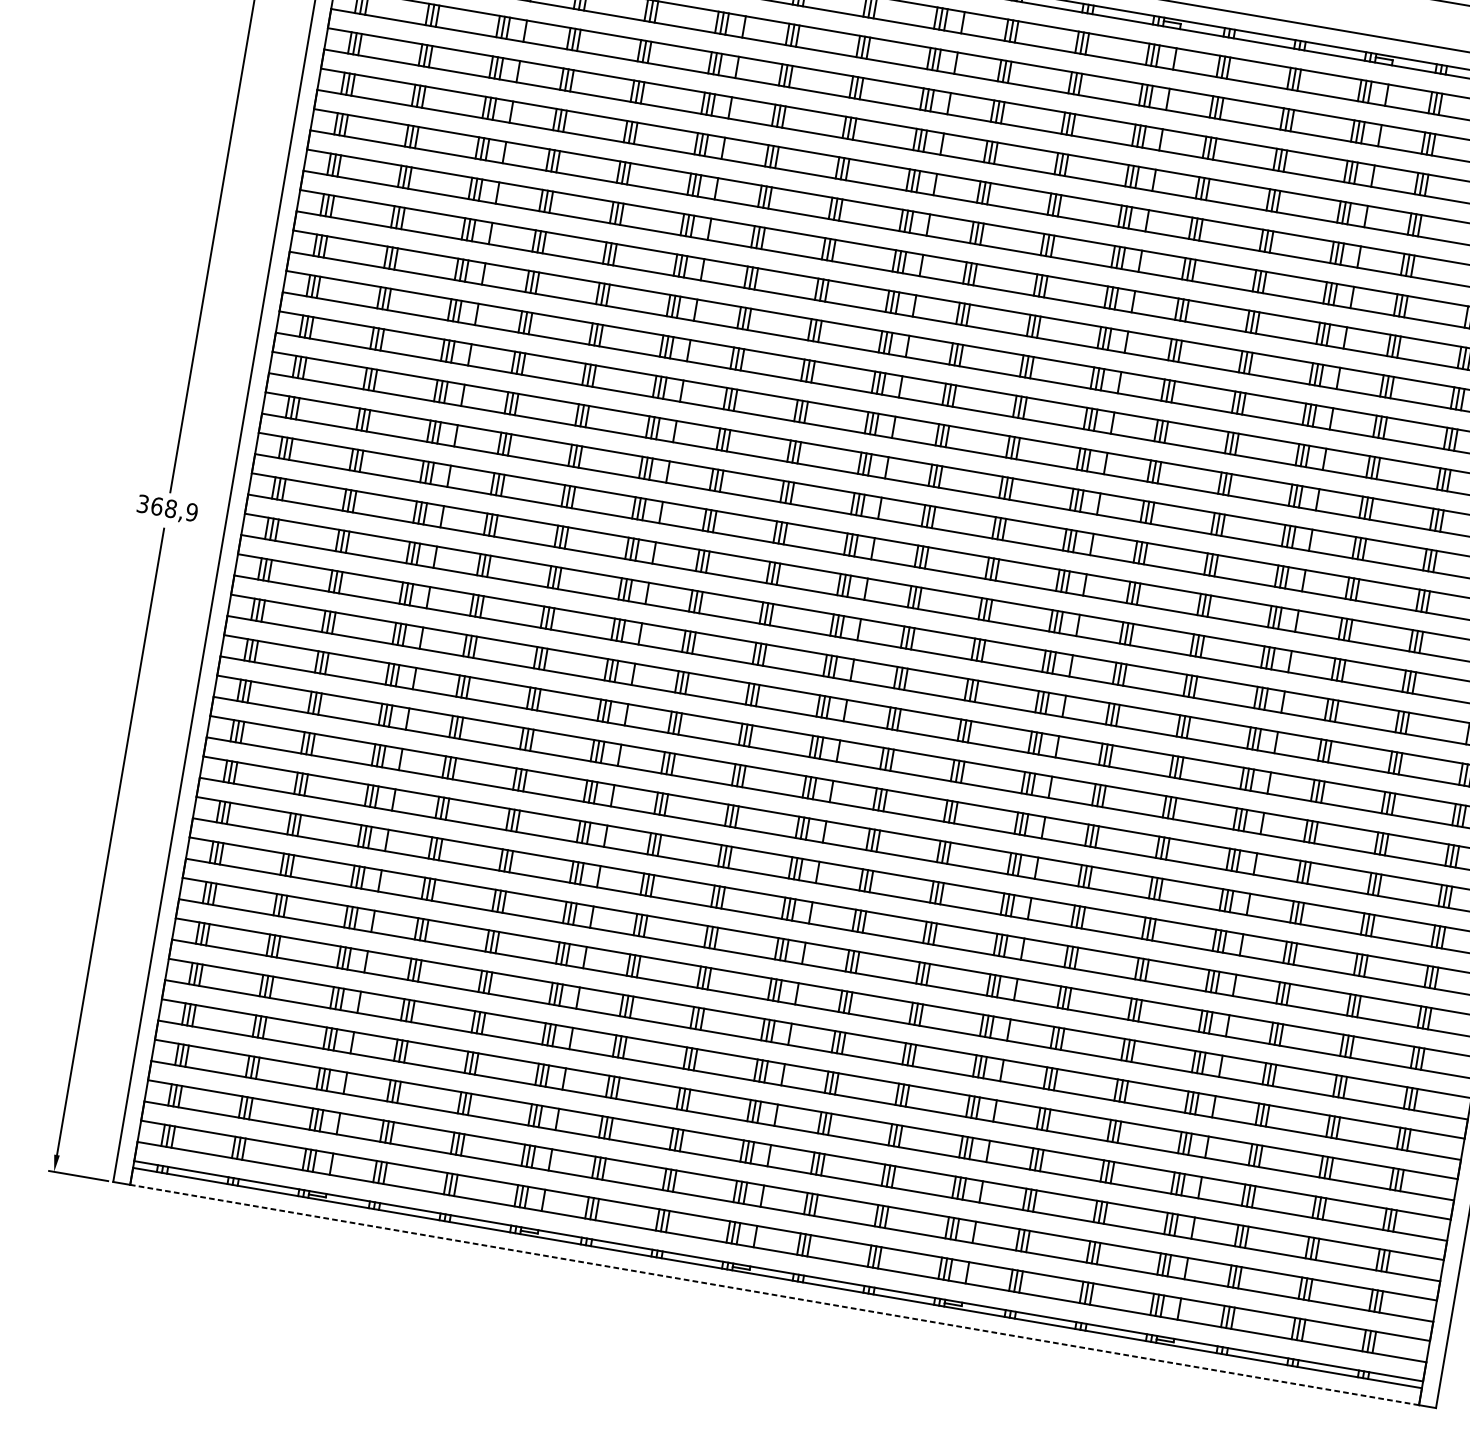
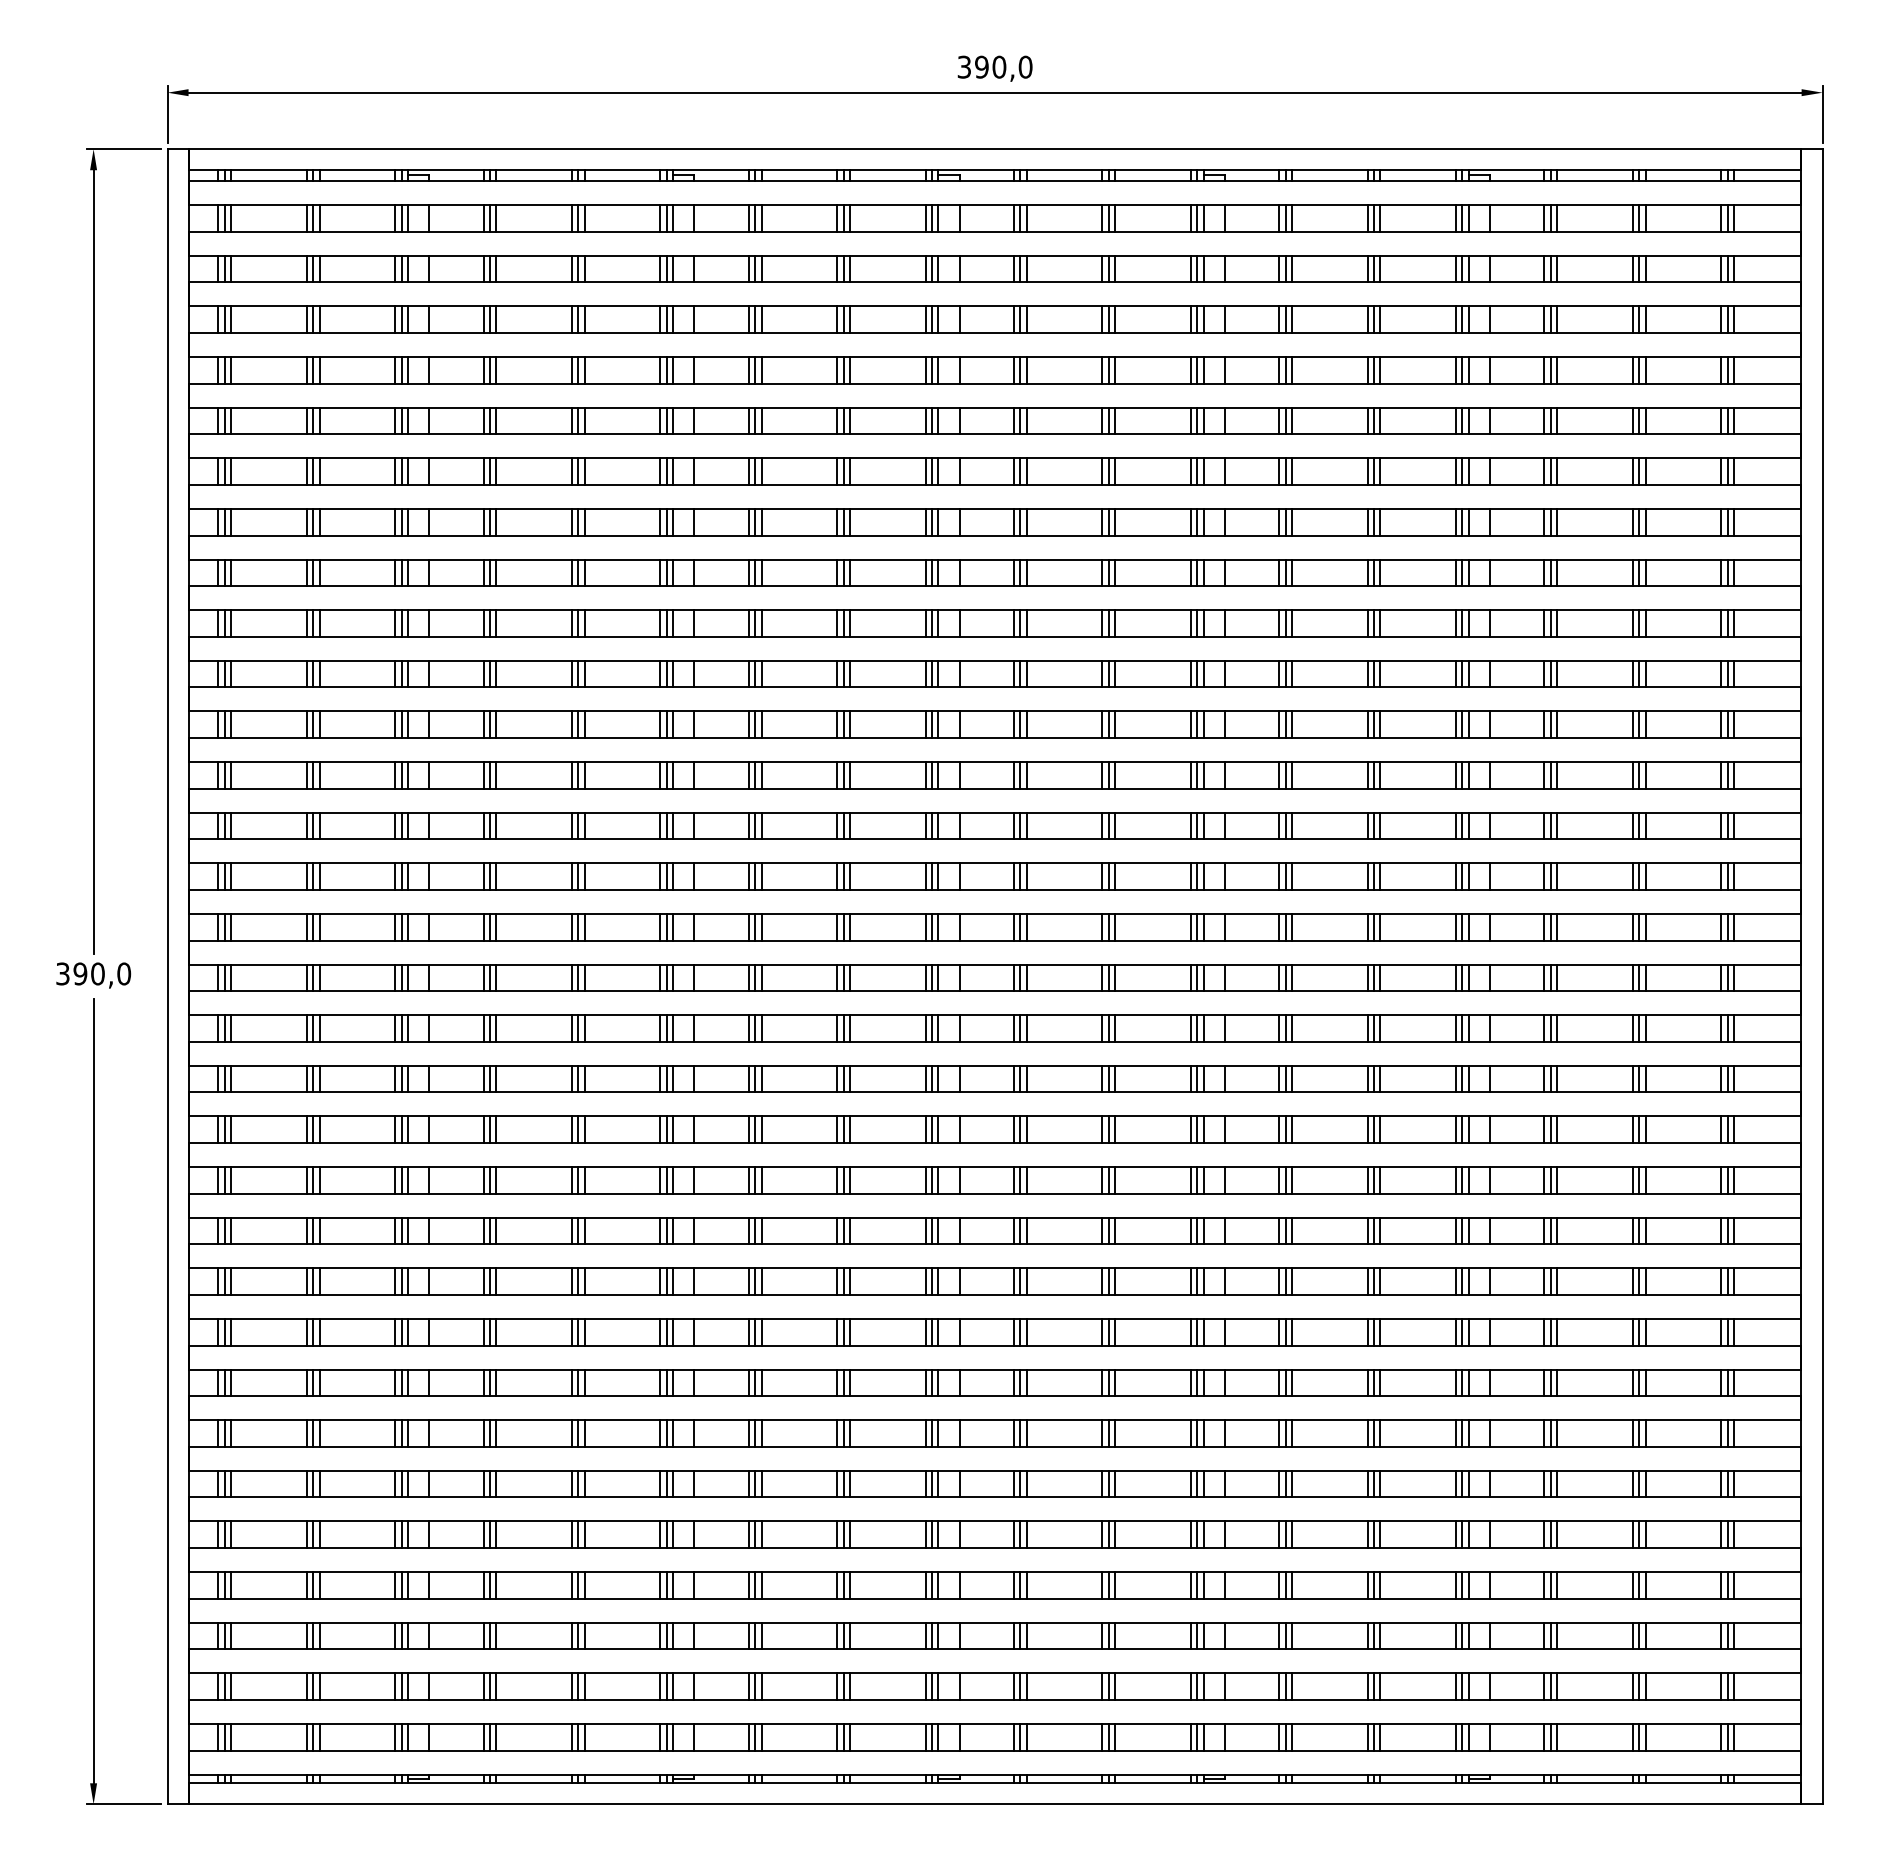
text: (174, 509) -> (102, 973), 368,9 -> 390,0
line: (774, 1295) -> (994, 1804), dashed -> solid

